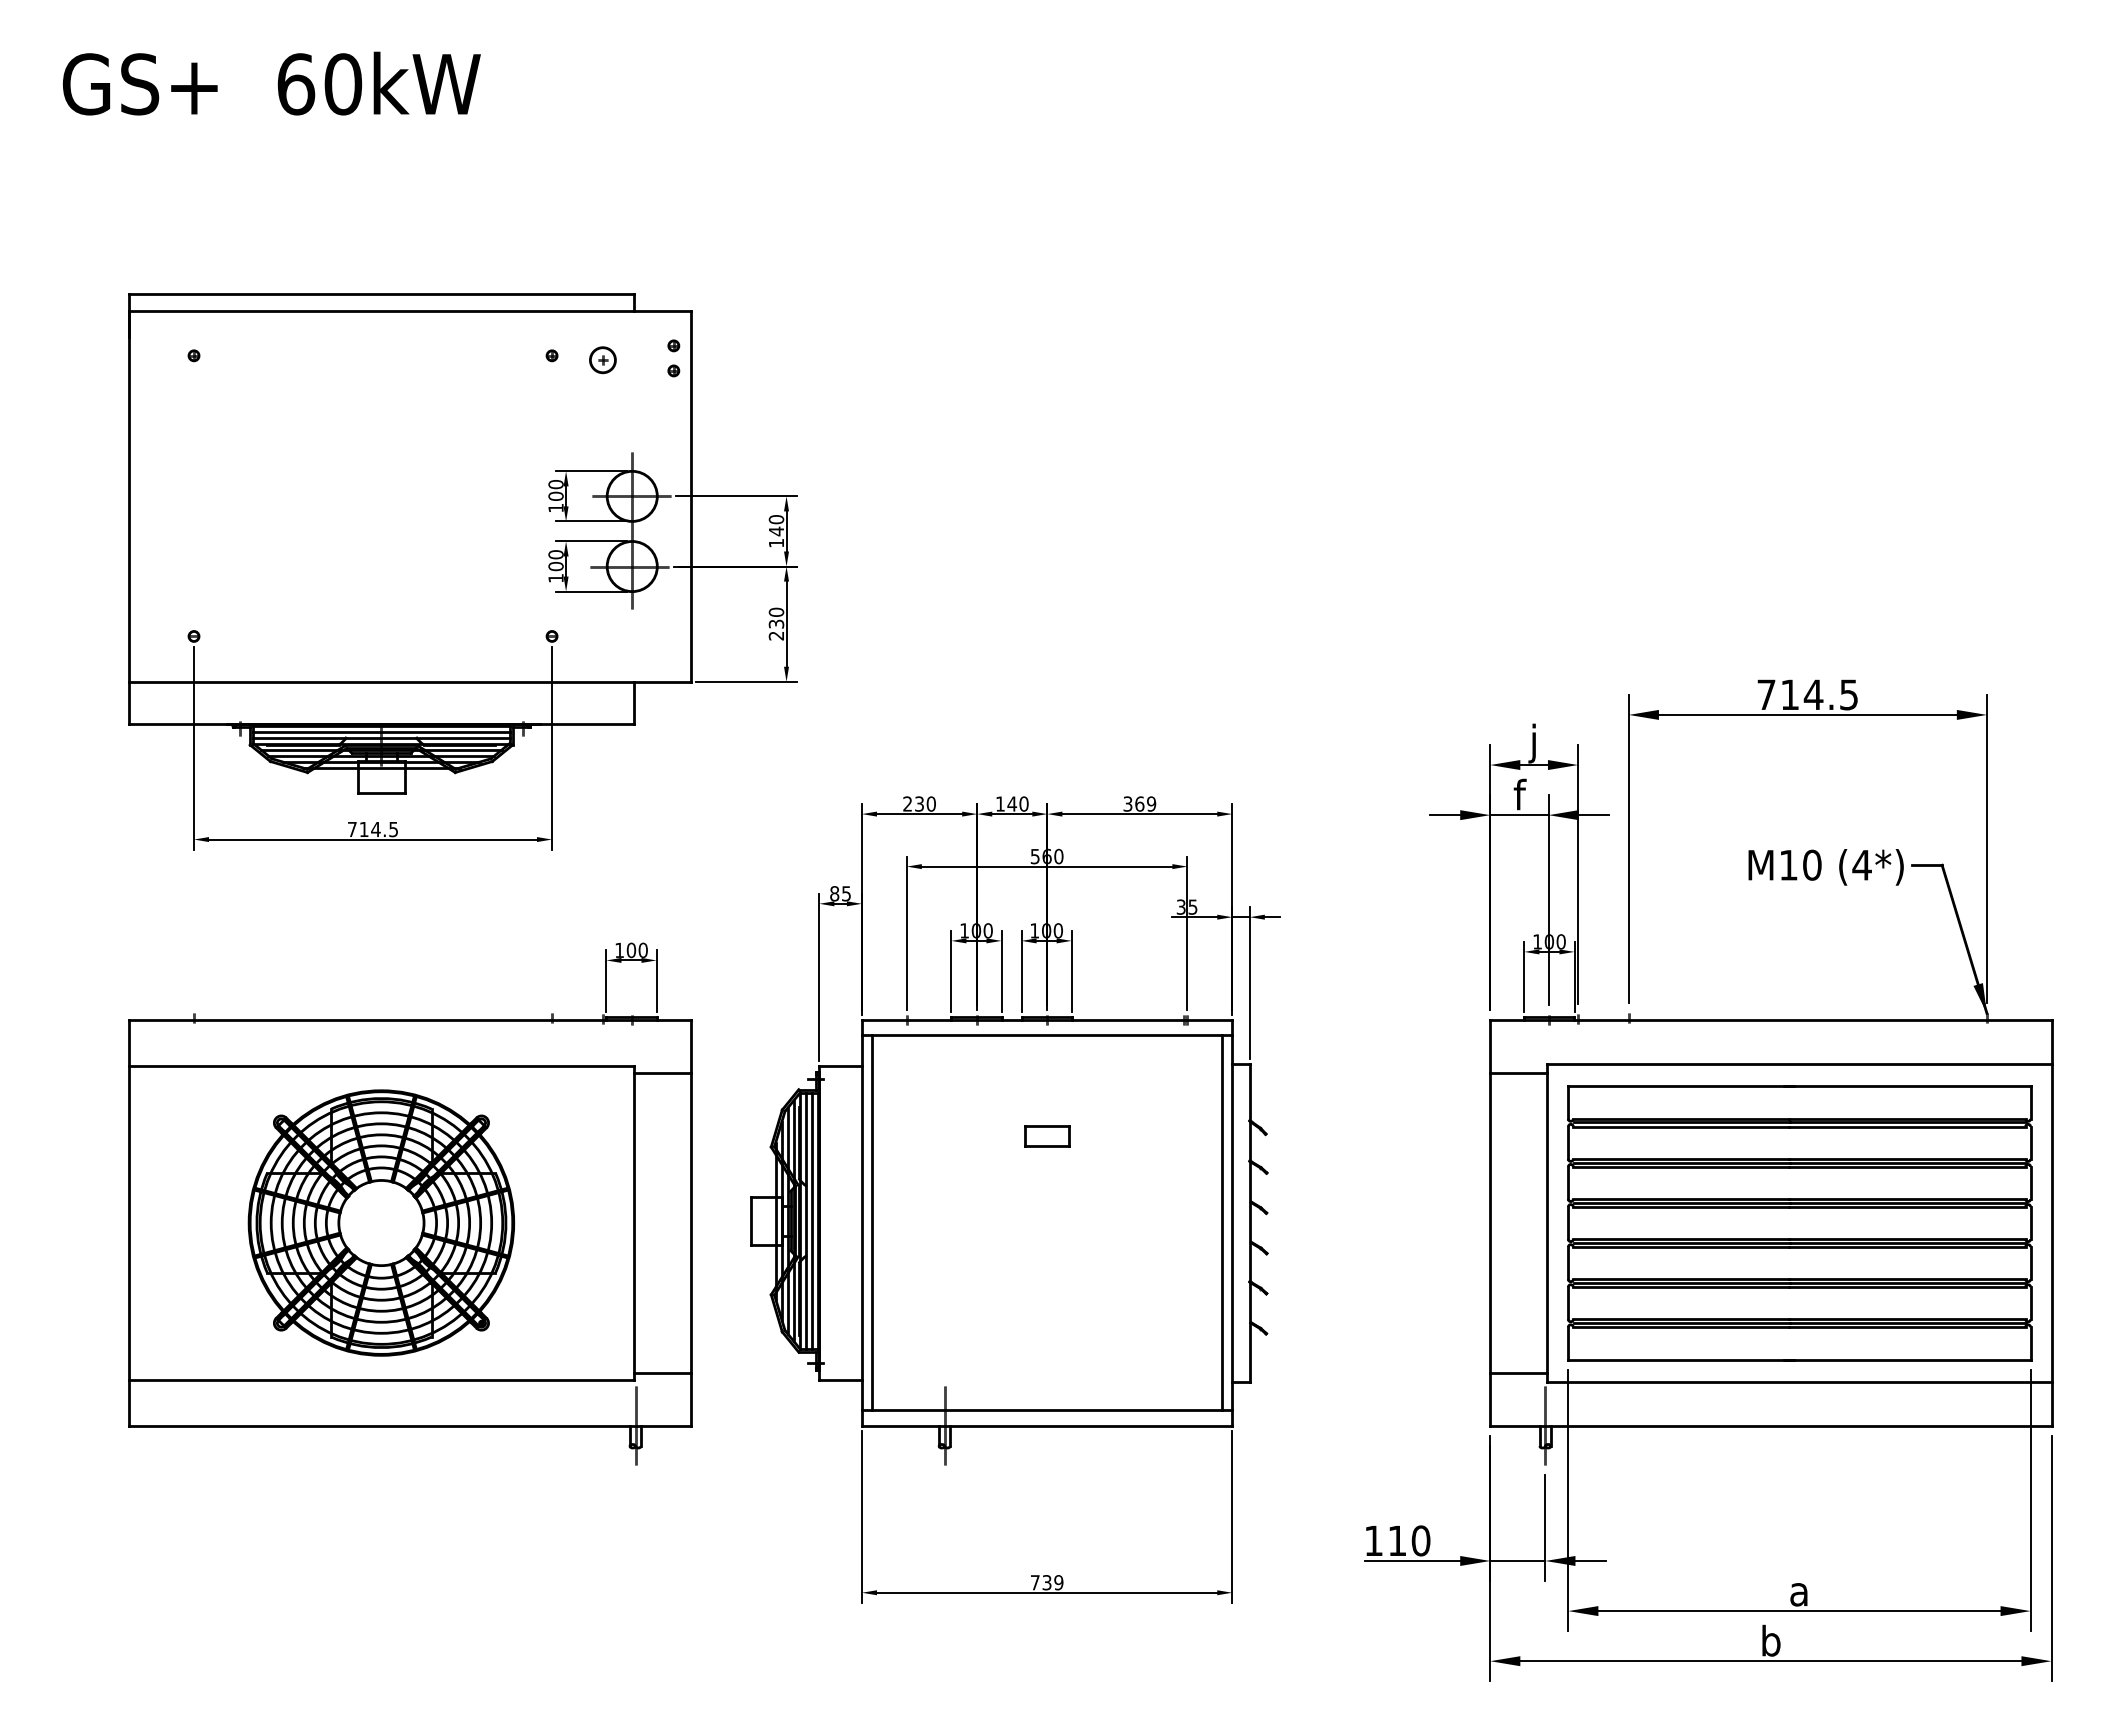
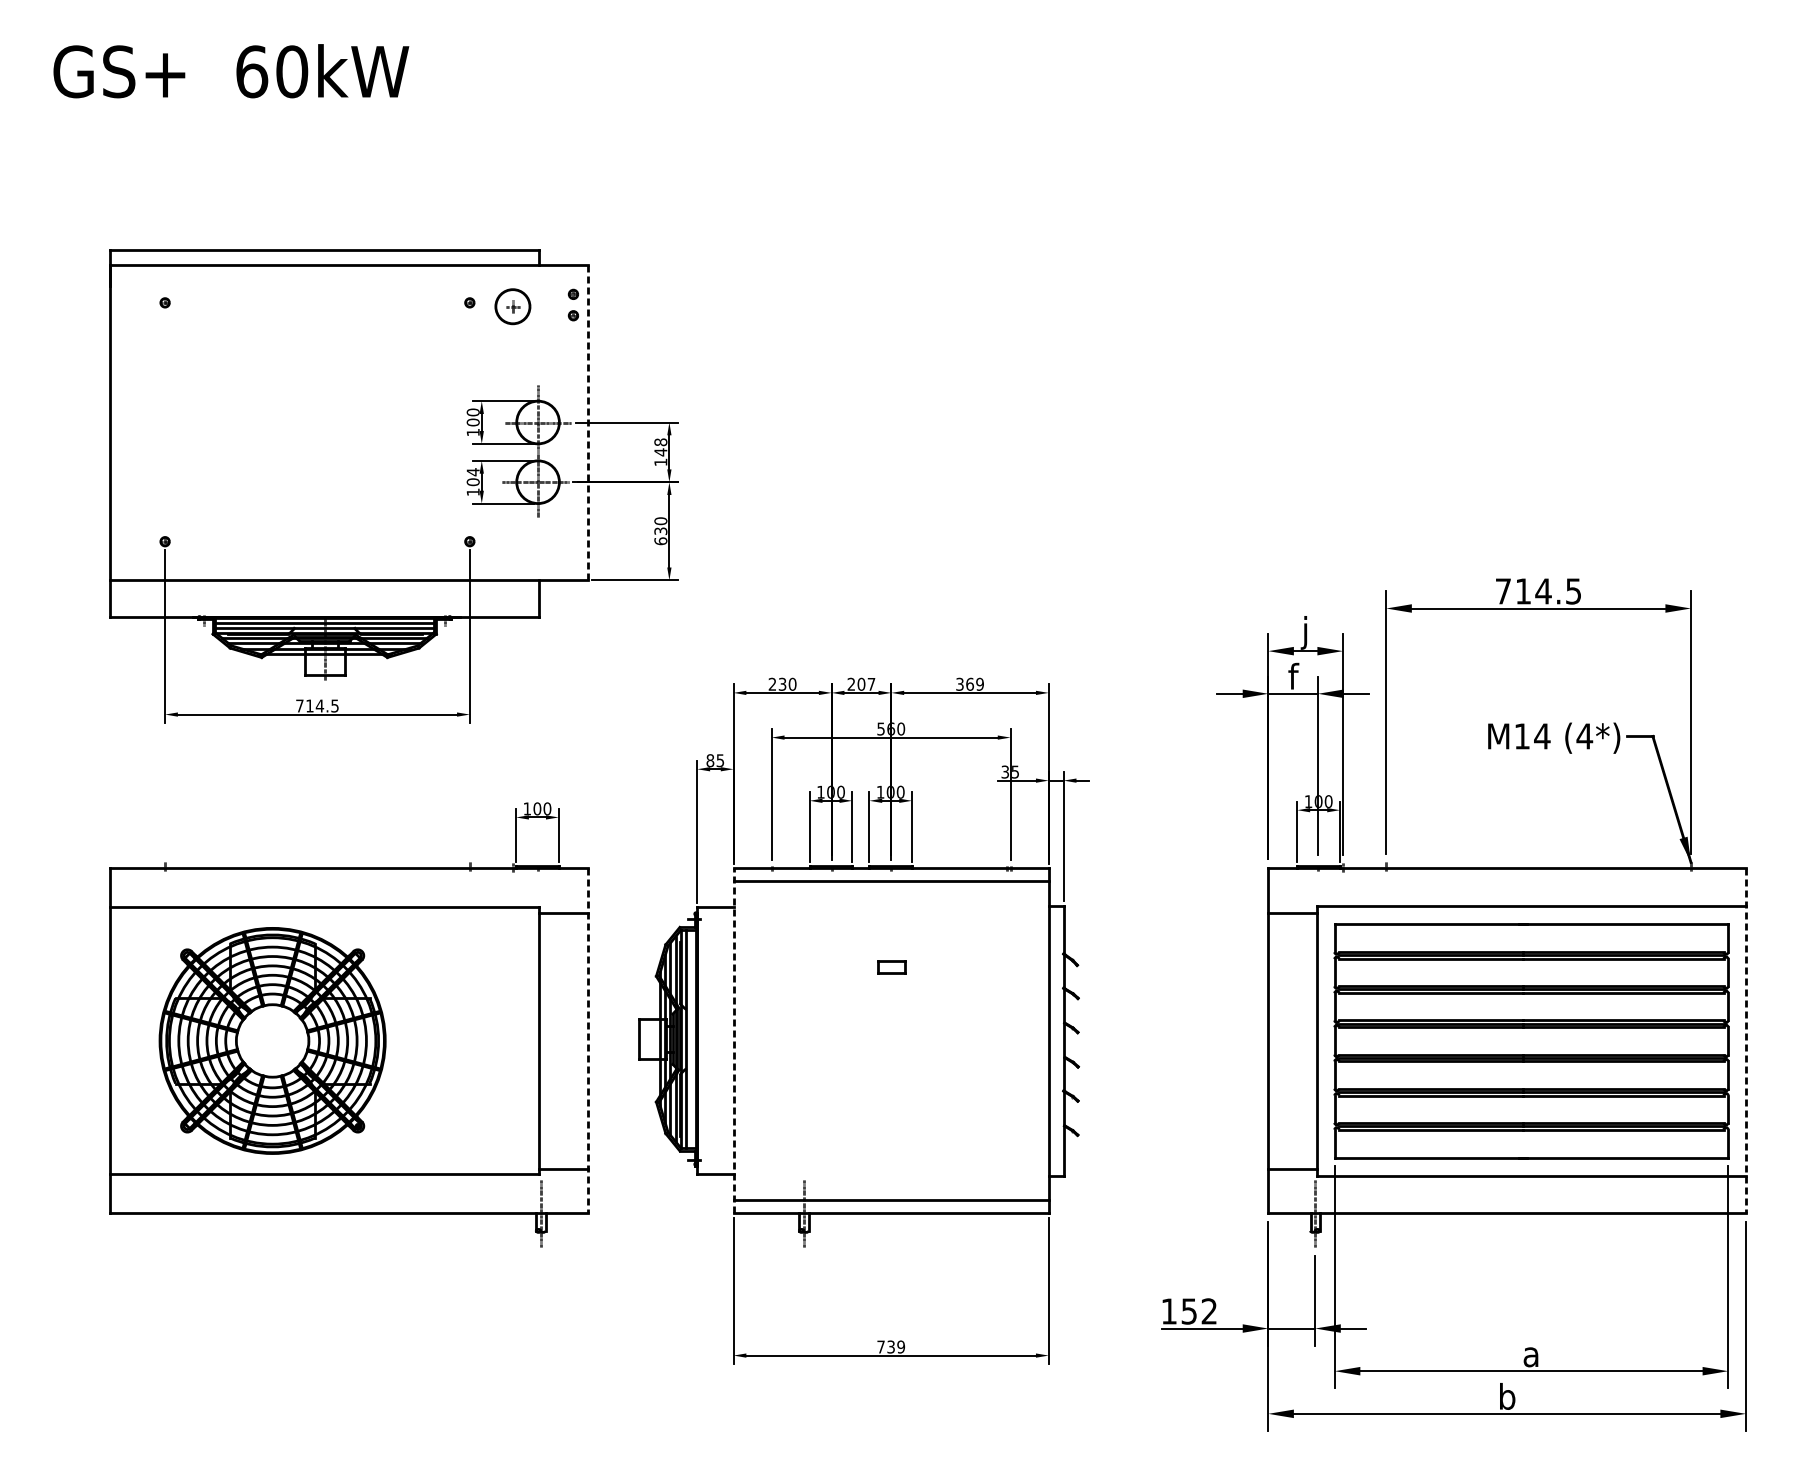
part: (603, 360) -> (513, 306), size x1.6
line: (690, 496) -> (587, 422), solid -> dashed
text: (776, 519) -> (660, 442), 140 -> 148
text: (555, 555) -> (472, 472), 100 -> 104
text: (776, 636) -> (660, 541), 230 -> 630
text: (1012, 803) -> (861, 683), 140 -> 207
text: (1812, 865) -> (1542, 736), M10 -> M14
part: (1047, 1136) -> (891, 967), size x0.7
line: (811, 1220) -> (690, 1038), removed
part: (381, 1222) -> (272, 1040), moved
line: (690, 1222) -> (587, 1040), solid -> dashed
line: (861, 1222) -> (733, 1040), solid -> dashed
line: (872, 1222) -> (742, 1040), removed
line: (1221, 1222) -> (1039, 1040), removed
line: (2052, 1222) -> (1746, 1040), solid -> dashed
text: (1409, 1540) -> (1199, 1311), 110 -> 152

